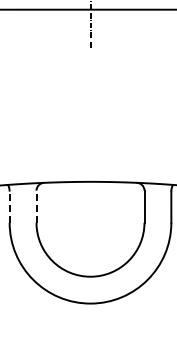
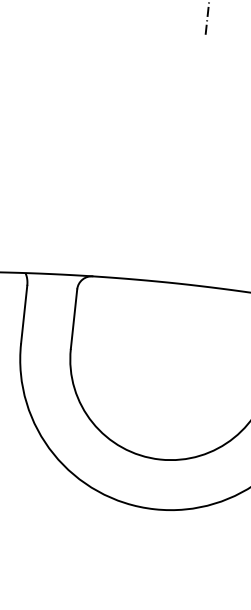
line: (36, 206) -> (74, 318), dashed -> solid
line: (9, 207) -> (23, 315), dashed -> solid

